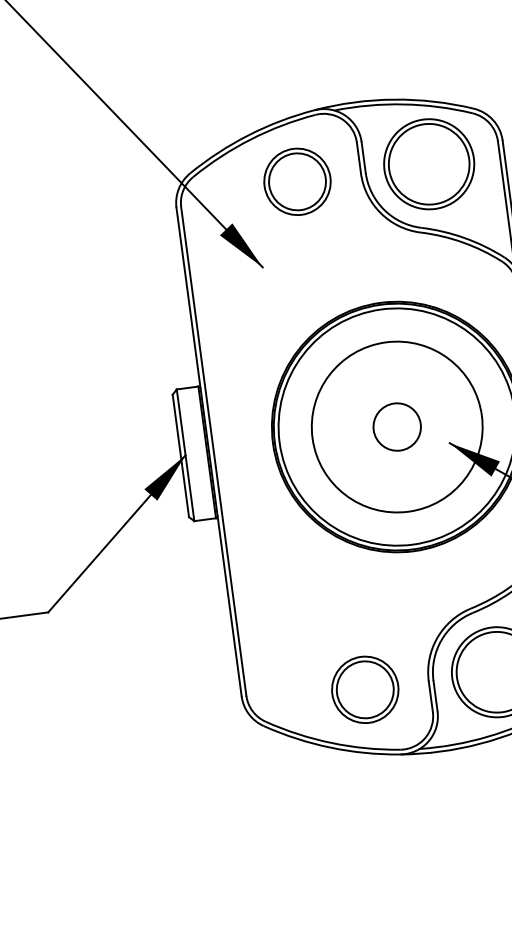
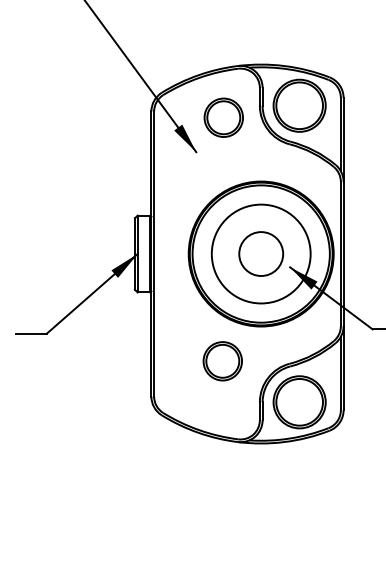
part: (296, 181) -> (223, 117), moved
circle: (395, 426) -> (260, 253), size x1.6
part: (364, 690) -> (222, 361), moved

